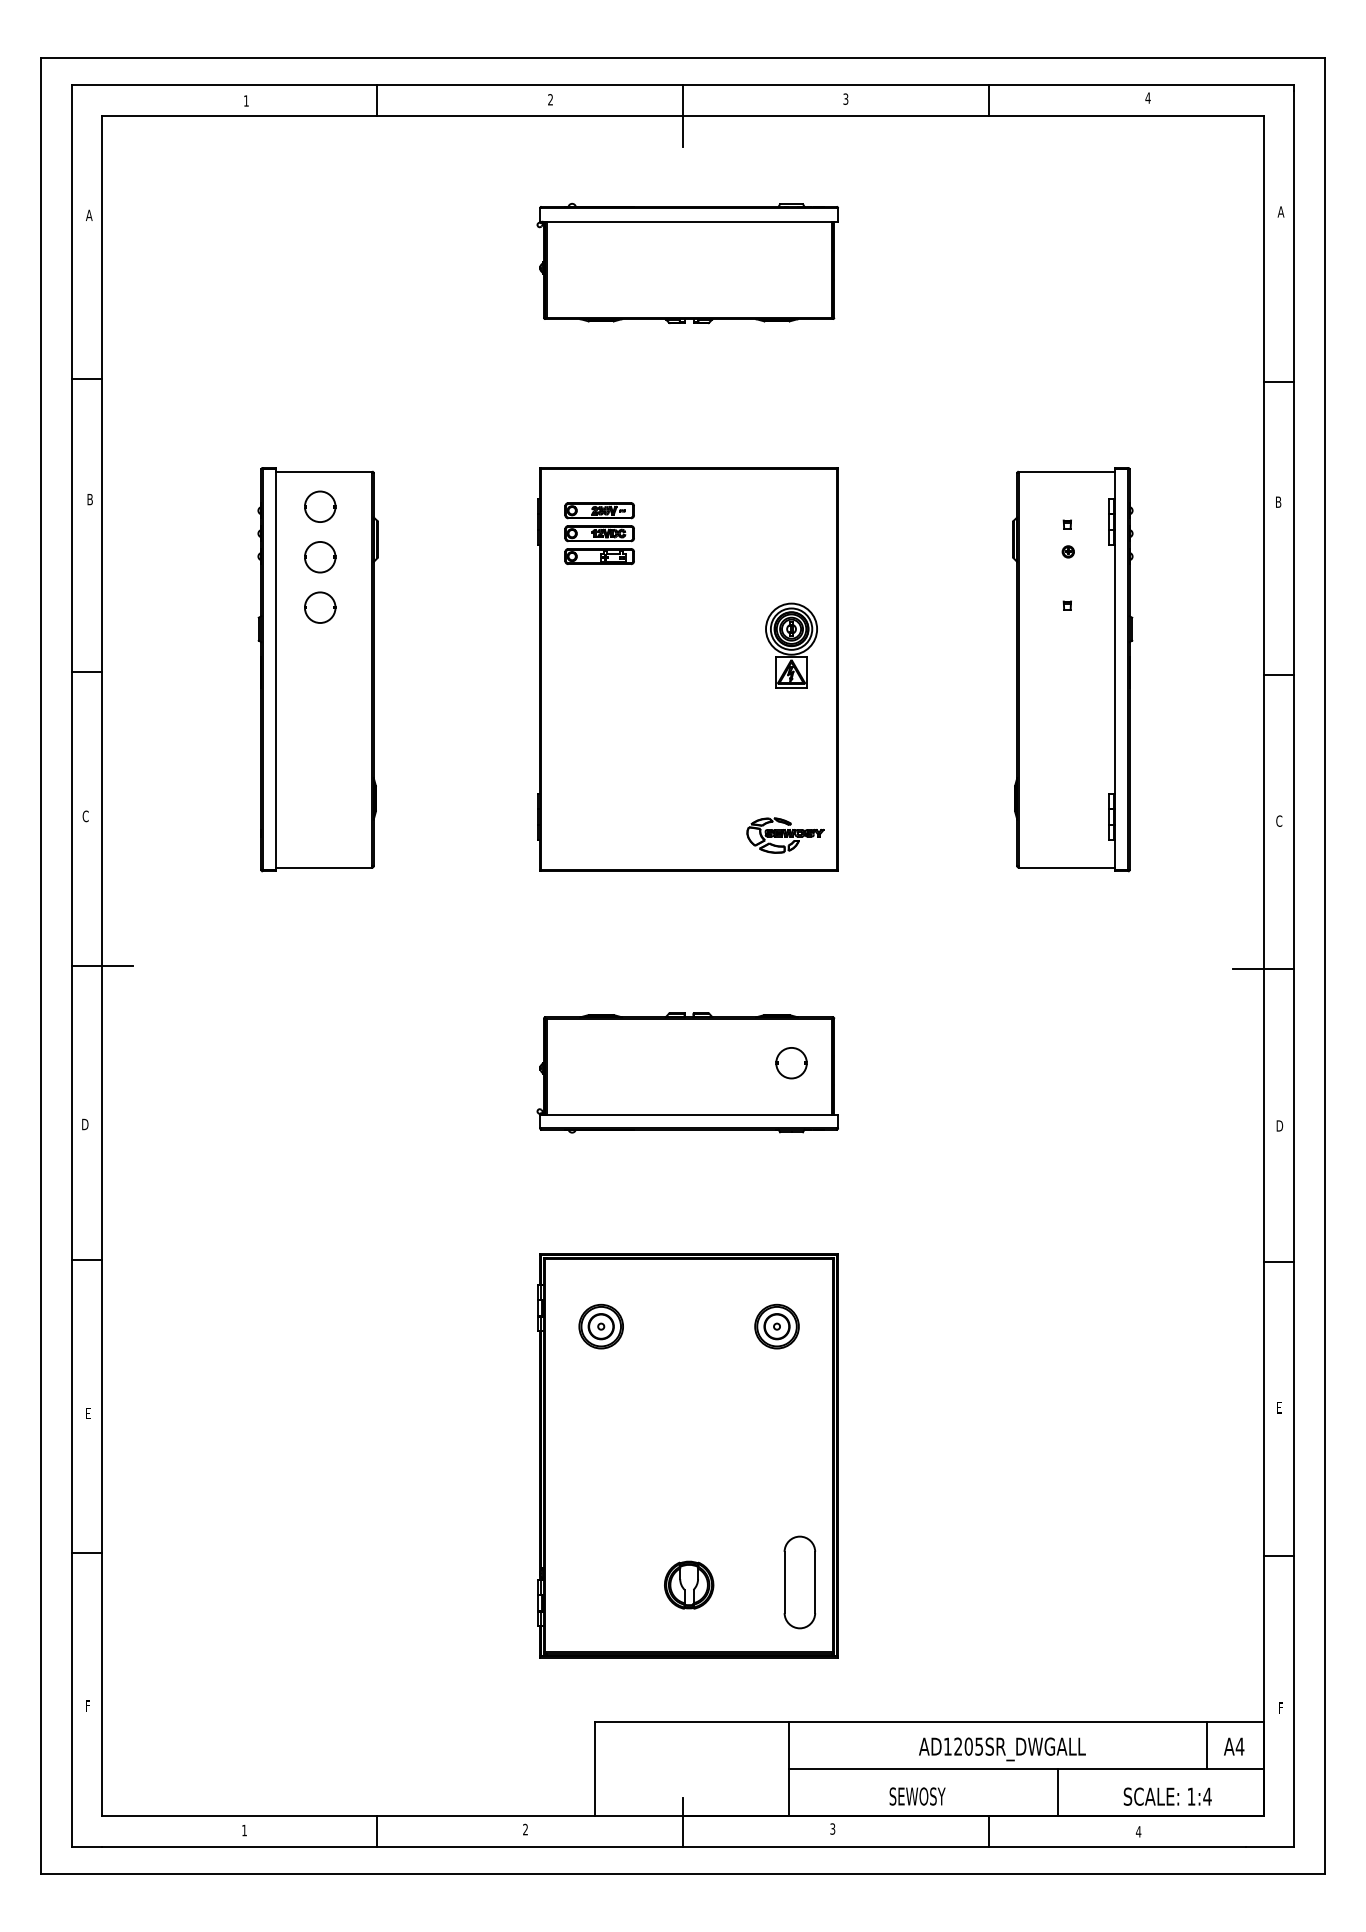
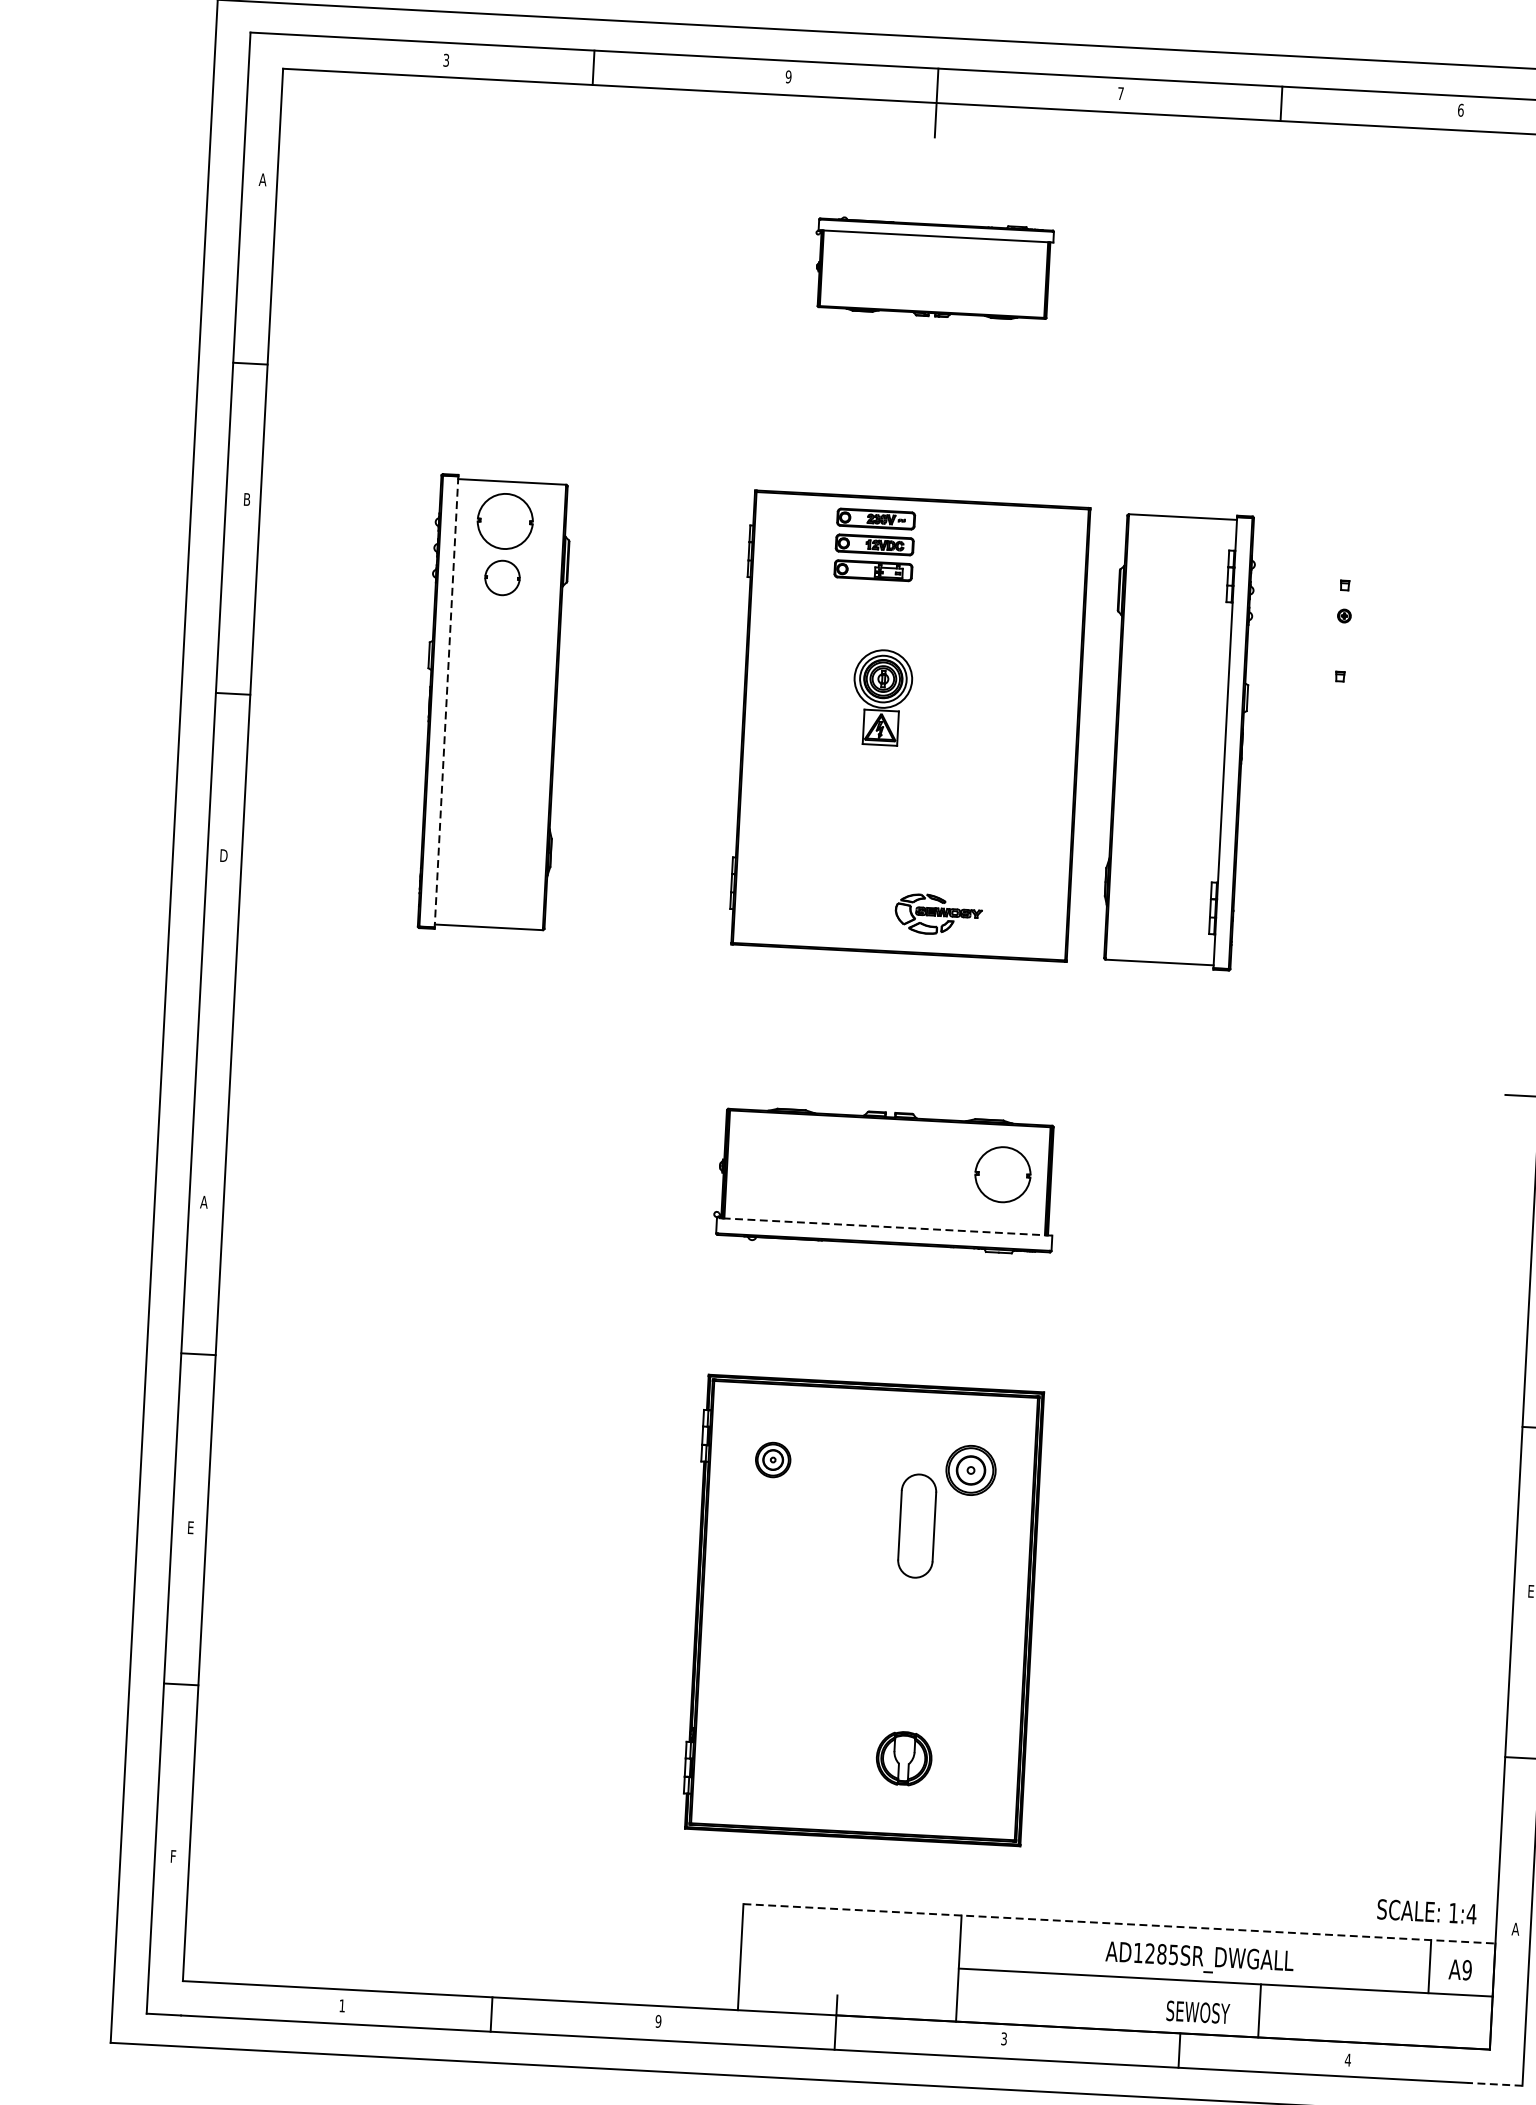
text: (1147, 97) -> (1460, 109), 4 -> 6
text: (845, 98) -> (1120, 92), 3 -> 7
text: (550, 99) -> (788, 76), 2 -> 9
text: (245, 100) -> (445, 59), 1 -> 3
part: (687, 263) -> (932, 269), size x0.7
part: (320, 506) -> (505, 520), size x1.6
part: (599, 533) -> (874, 544), moved
part: (320, 607) -> (499, 634), removed
part: (791, 645) -> (882, 697), moved
part: (1072, 669) -> (1177, 740), moved
line: (276, 670) -> (446, 702), solid -> dashed
text: (85, 816) -> (223, 855), C -> D
part: (785, 835) -> (938, 914), moved
line: (101, 965) -> (232, 1024), removed
part: (791, 1063) -> (1002, 1175), size x1.6
line: (688, 1114) -> (883, 1226), solid -> dashed
text: (84, 1124) -> (203, 1202), D -> A
part: (600, 1326) -> (772, 1459), size x0.7
part: (799, 1582) -> (916, 1526), moved
part: (689, 1584) -> (904, 1757), moved
text: (1280, 1707) -> (1514, 1928), F -> A
line: (930, 1721) -> (1120, 1923), solid -> dashed
text: (968, 1746) -> (1161, 1954), AD1205SR_DWGALL -> AD1285SR_DWGALL
text: (1239, 1746) -> (1466, 1970), A4 -> A9
text: (917, 1796) -> (1198, 2012), moved
text: (1167, 1796) -> (1426, 1911), moved
text: (525, 1829) -> (658, 2021), 2 -> 9
line: (1269, 1846) -> (1494, 2084), solid -> dashed

